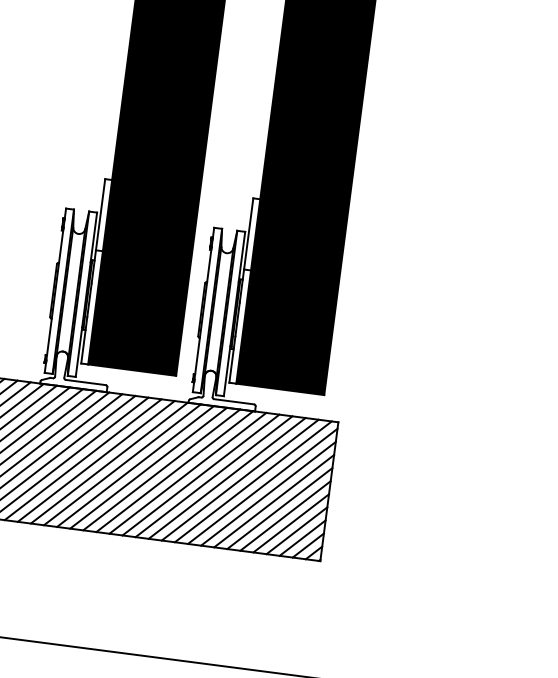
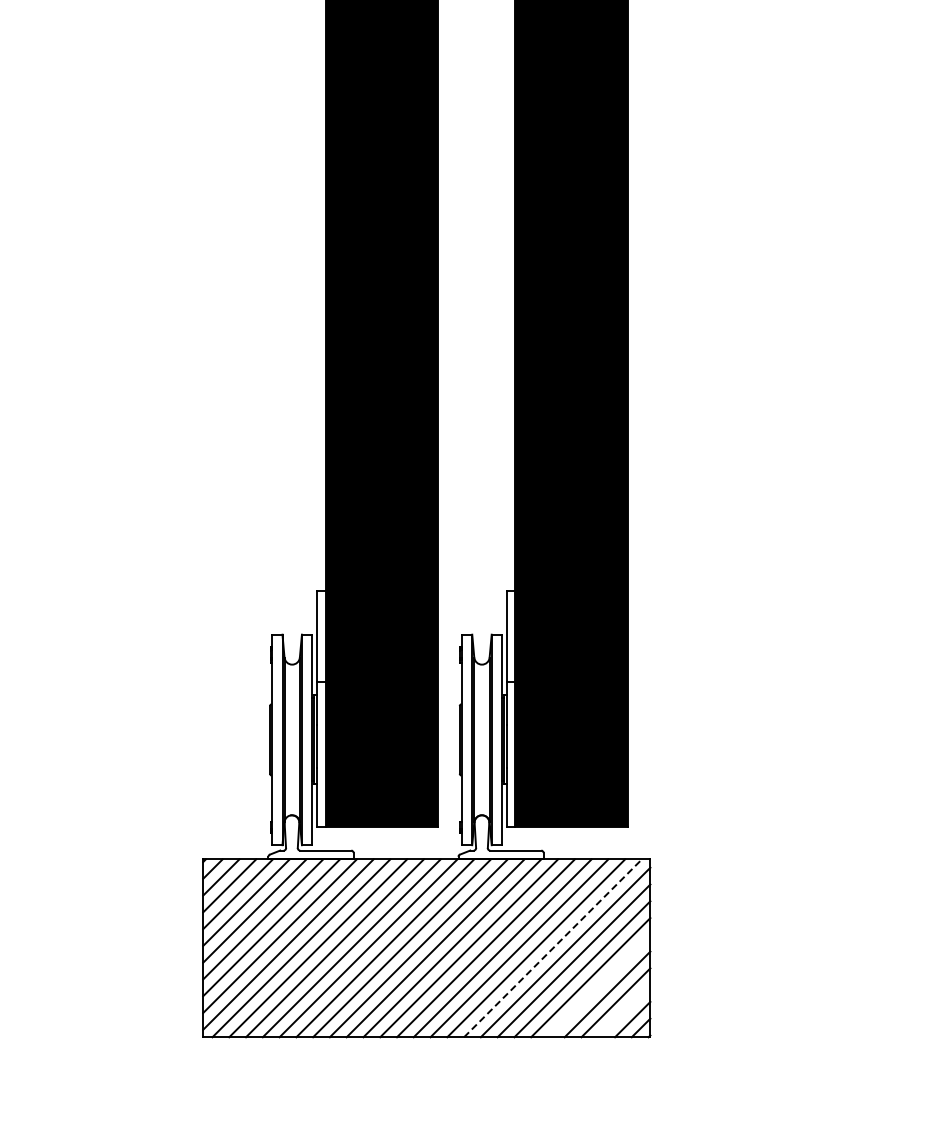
line: (253, 482) -> (553, 948), solid -> dashed
line: (285, 515) -> (598, 985), removed
line: (302, 538) -> (624, 1011), removed

